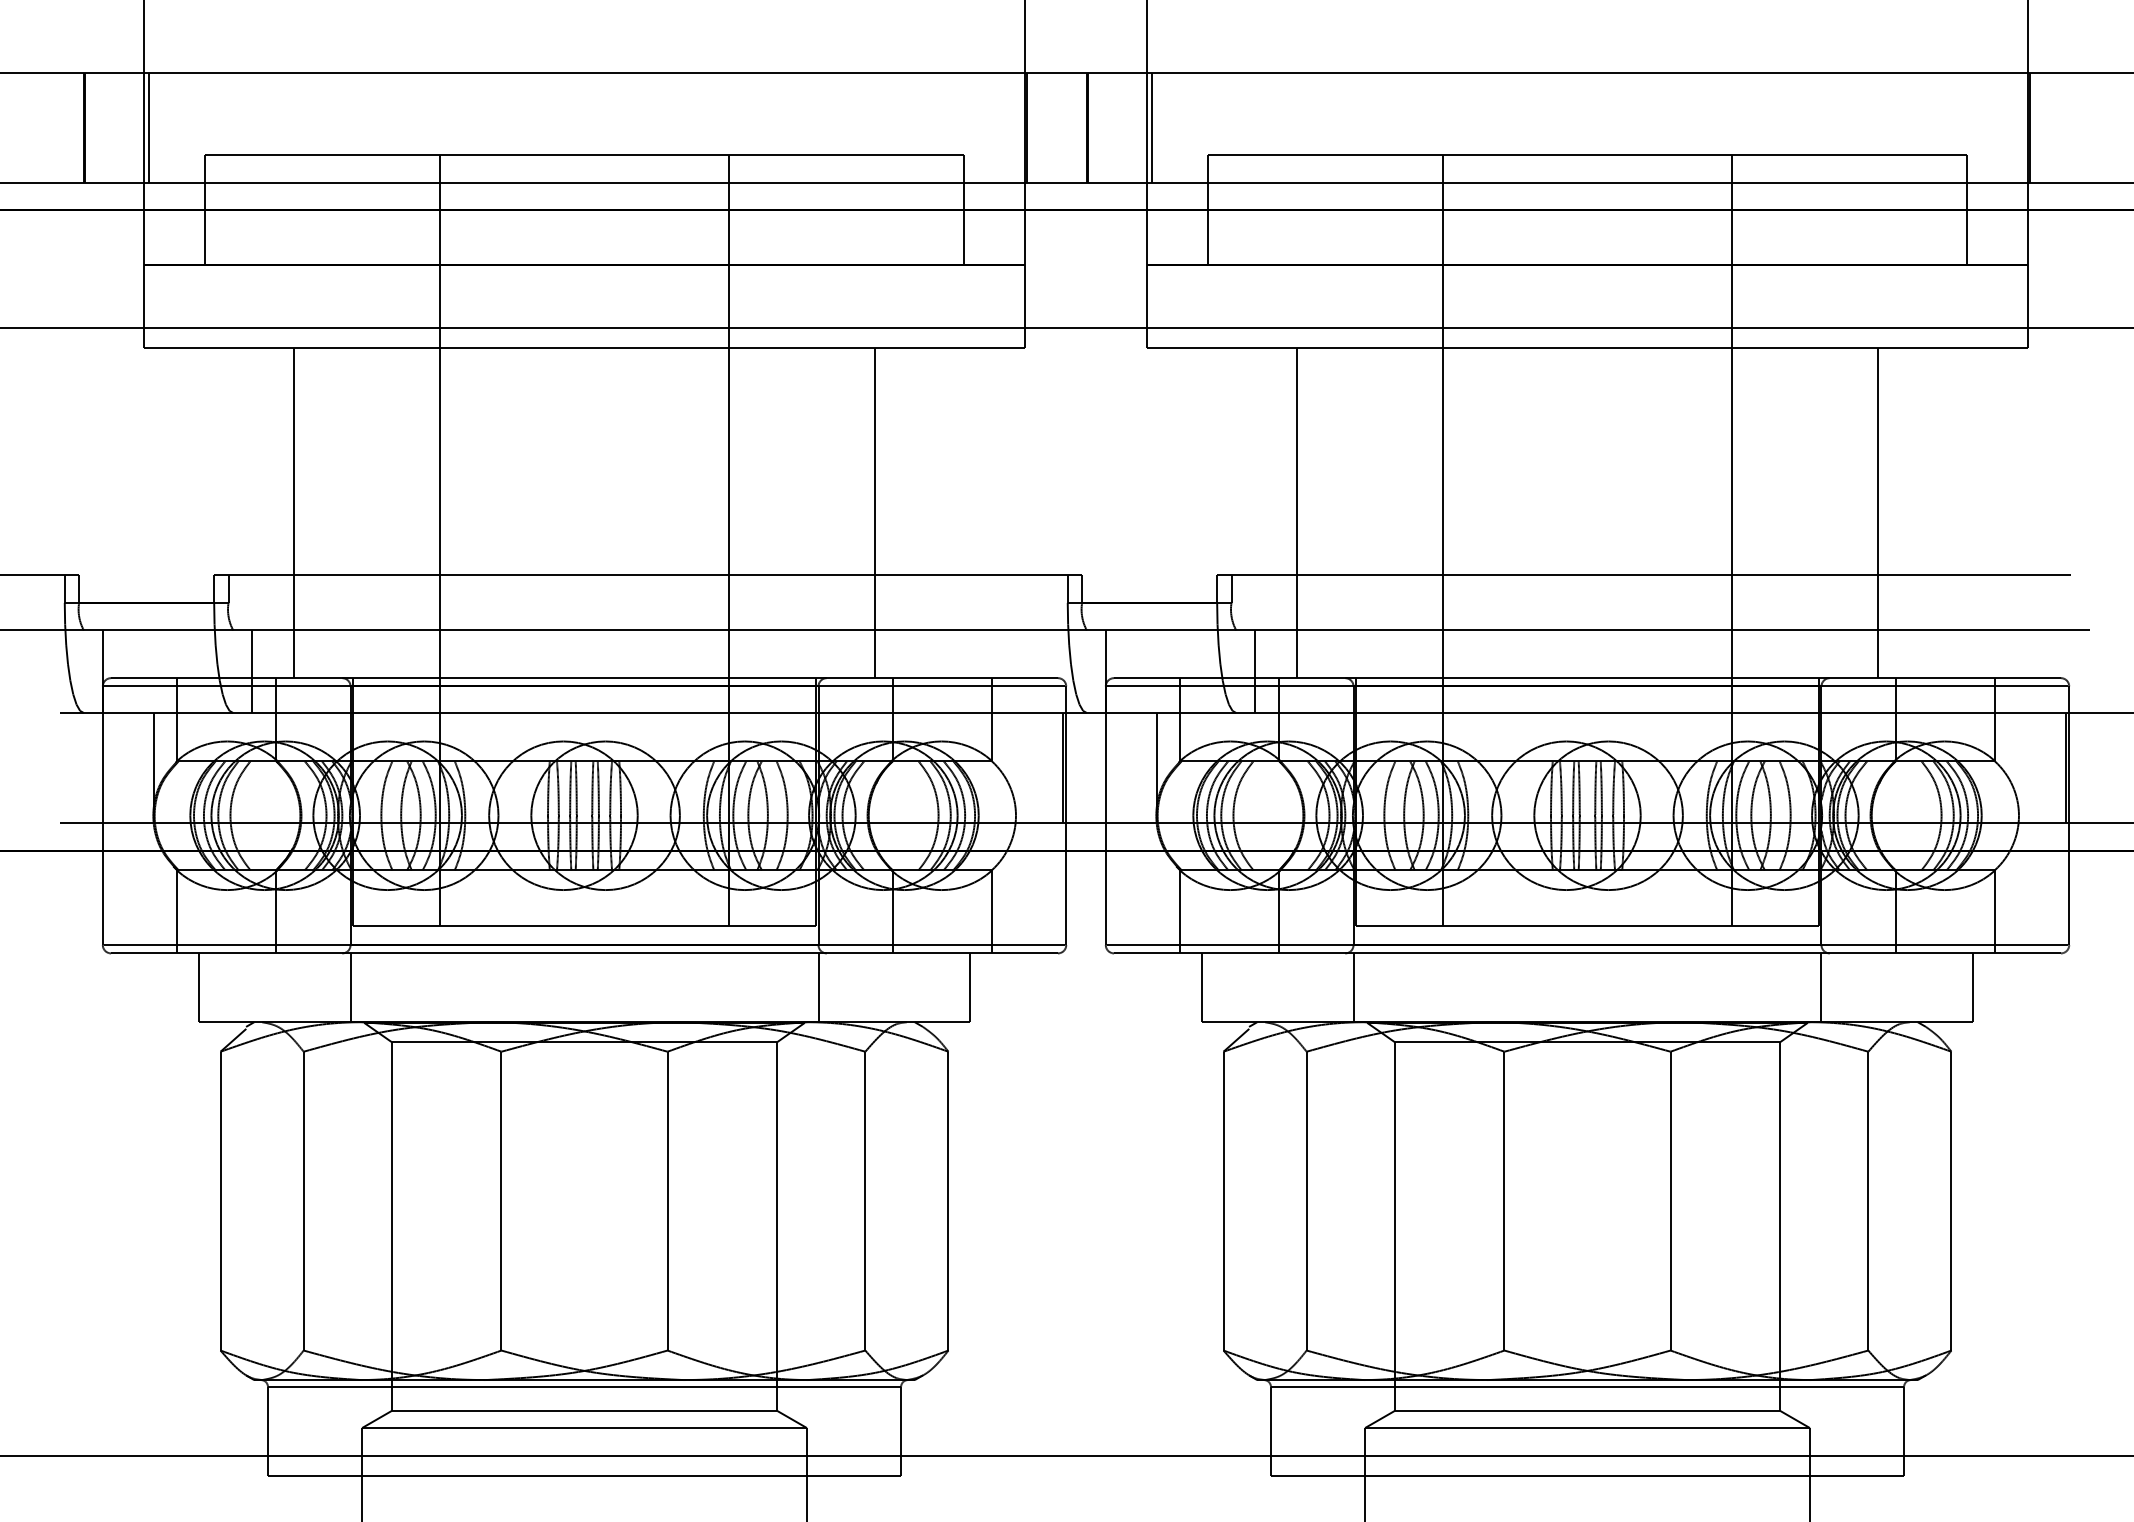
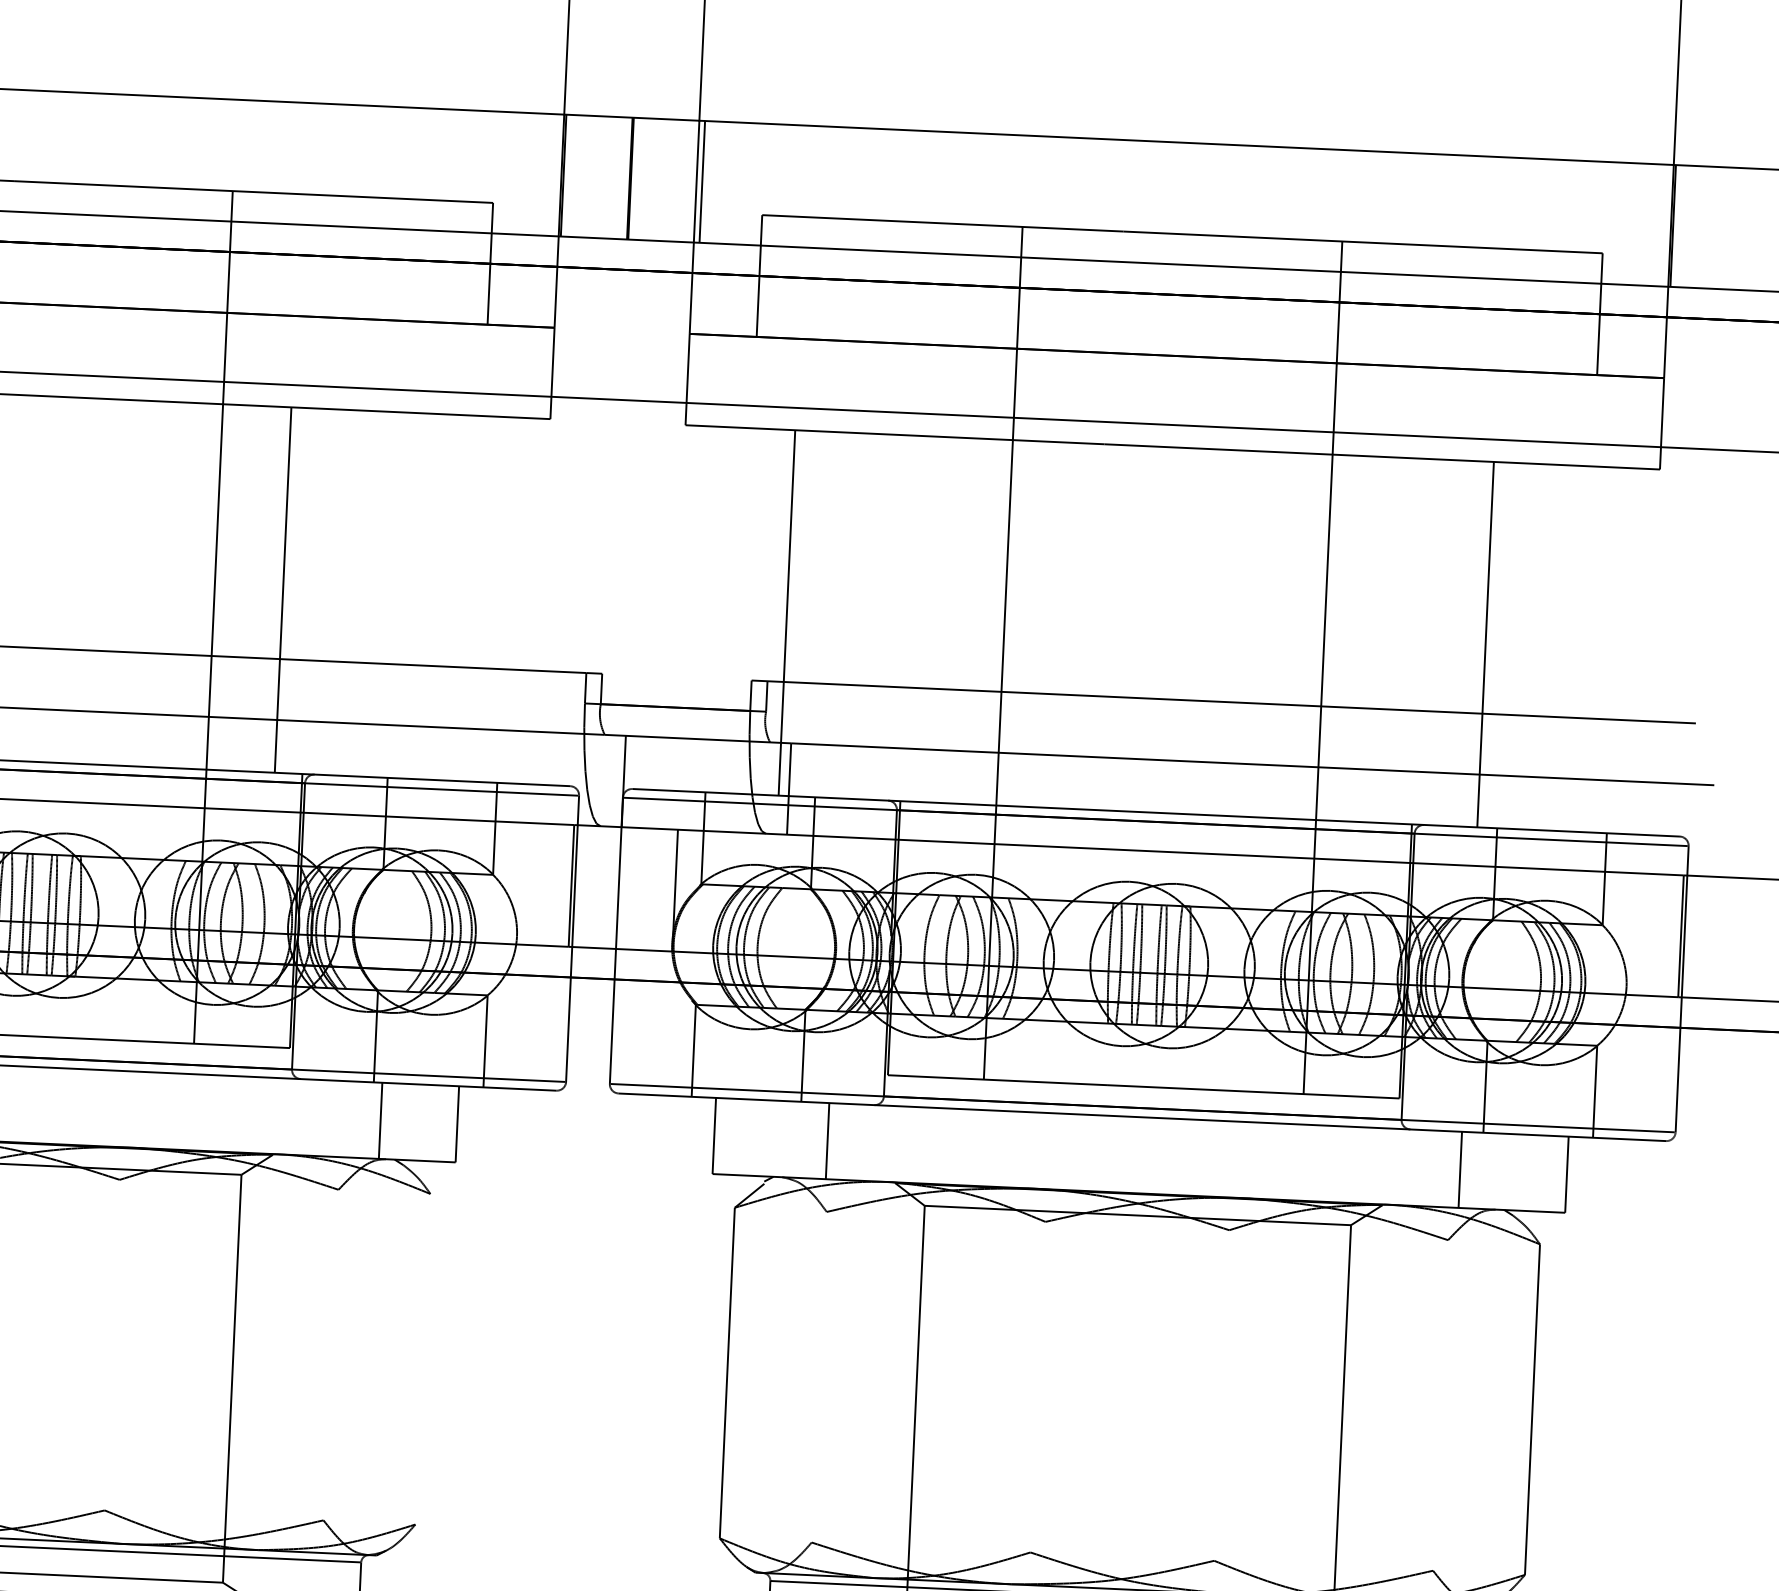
line: (874, 512) -> (282, 589), moved
line: (1297, 512) -> (787, 612), moved
line: (818, 987) -> (380, 1120), moved
line: (1353, 987) -> (827, 1140), moved
line: (1821, 987) -> (1460, 1169), moved
line: (667, 1200) -> (112, 1344), removed
line: (865, 1200) -> (331, 1354), removed
line: (948, 1200) -> (423, 1358), removed
line: (1306, 1200) -> (819, 1376), removed
line: (1504, 1200) -> (1038, 1386), removed
line: (1670, 1200) -> (1221, 1394), removed
line: (1868, 1200) -> (1440, 1404), removed

